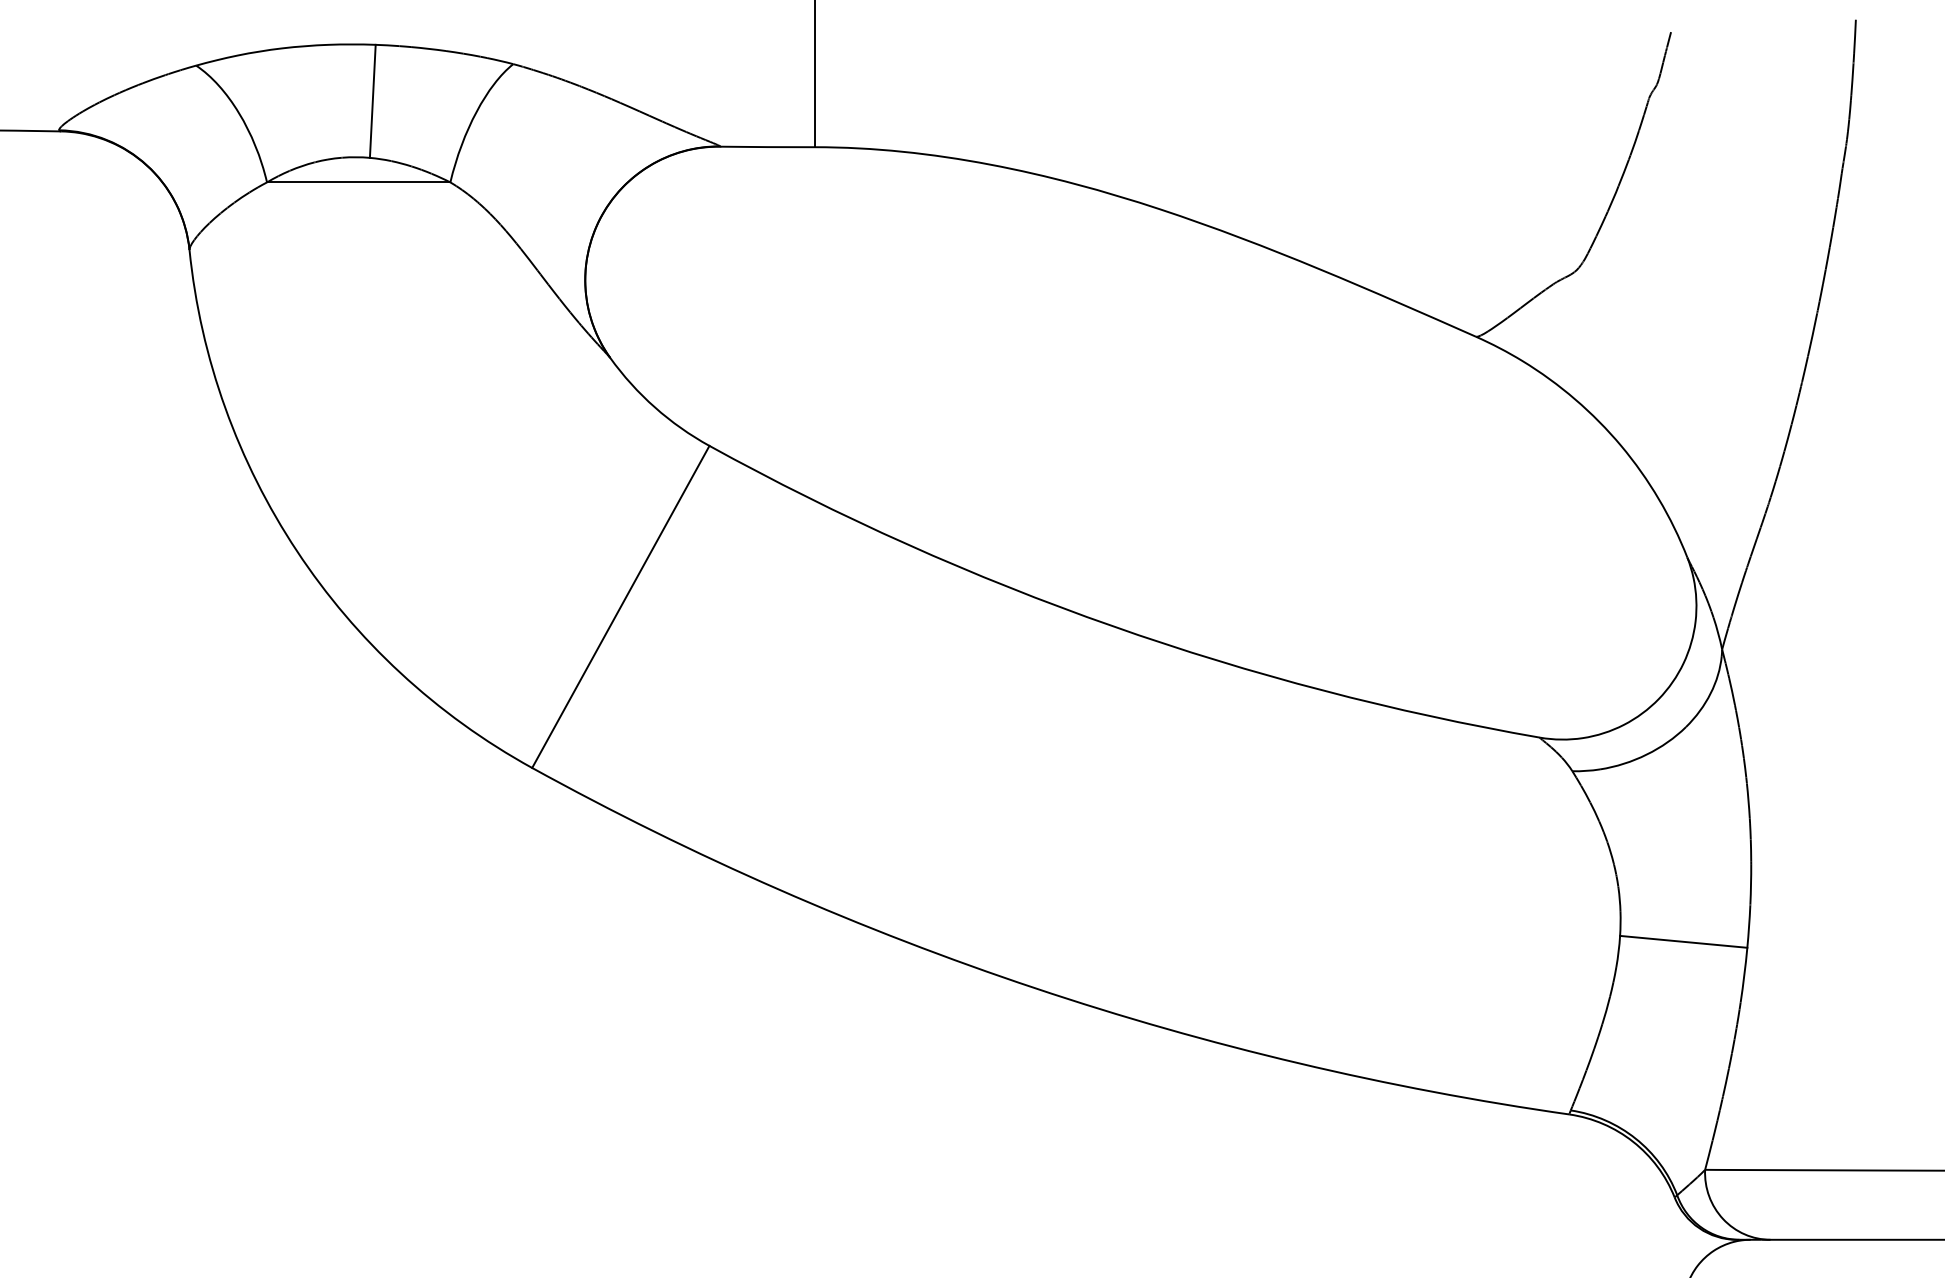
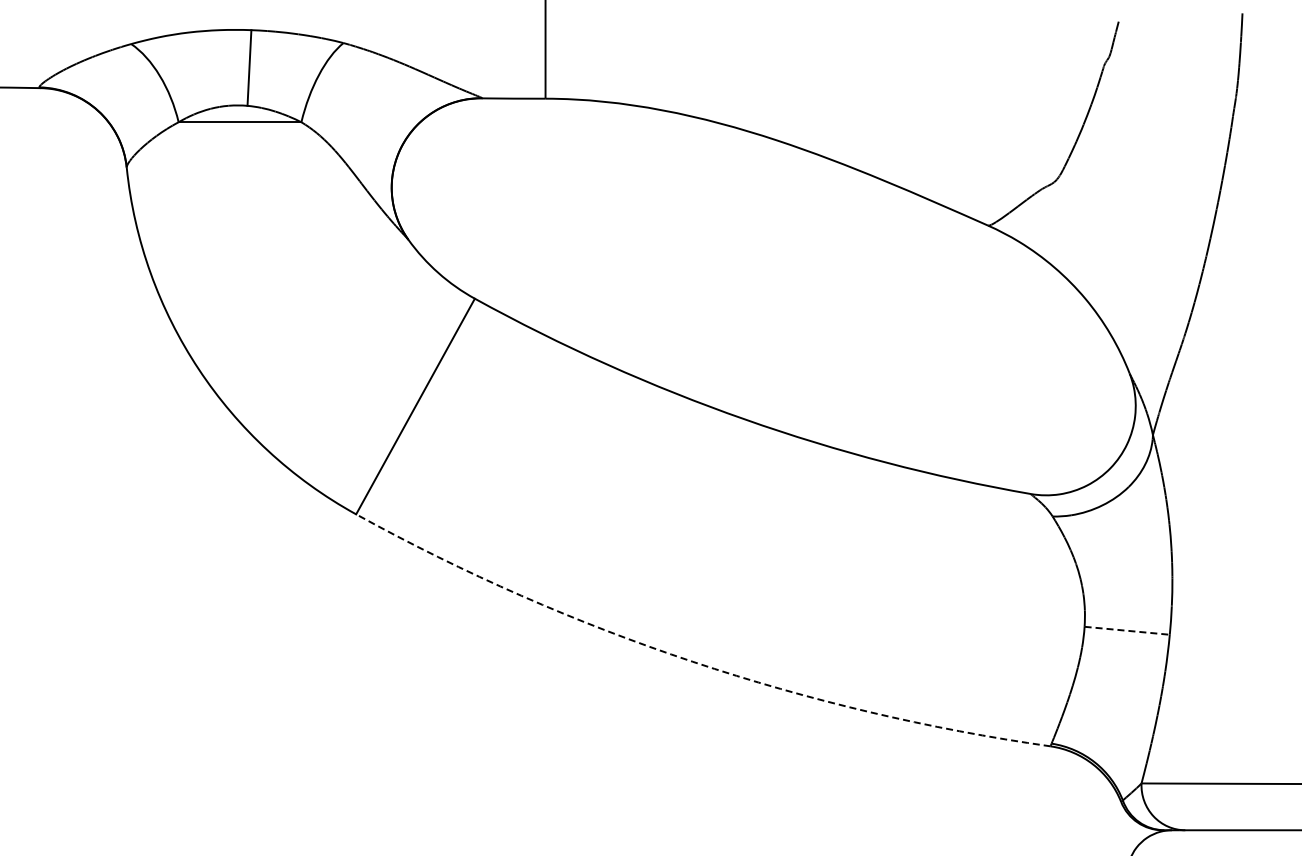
line: (1684, 941) -> (1127, 630), solid -> dashed
arc: (1034, 987) -> (692, 661), solid -> dashed

